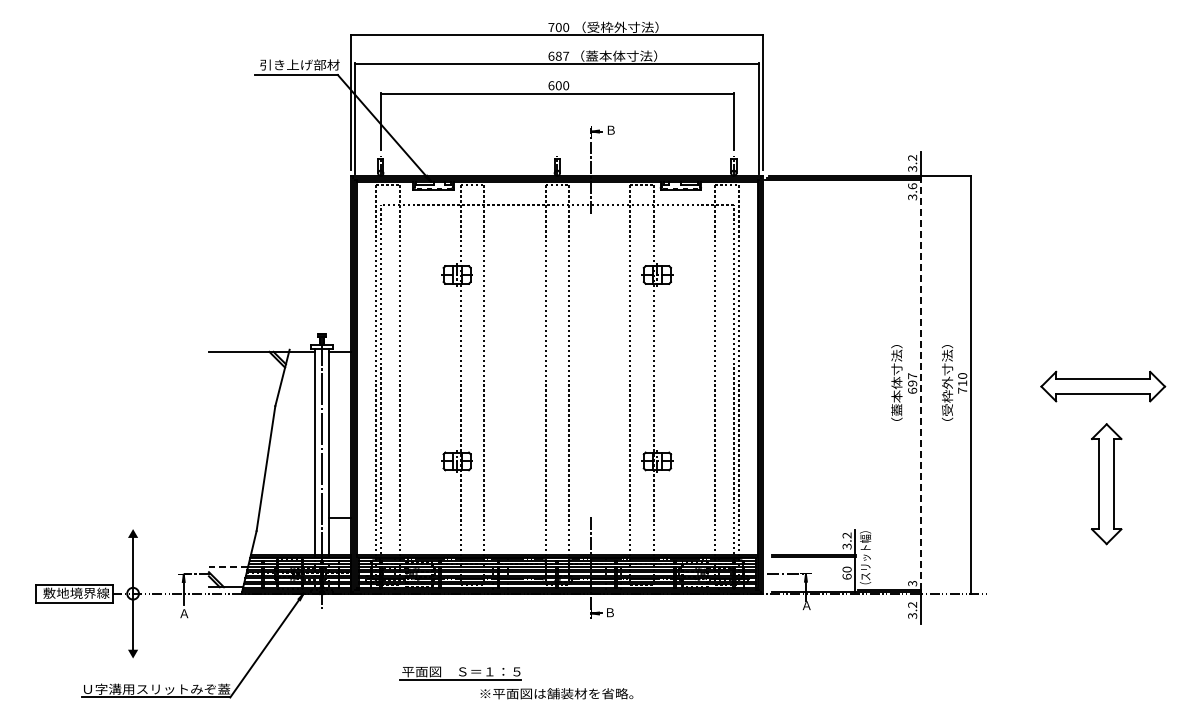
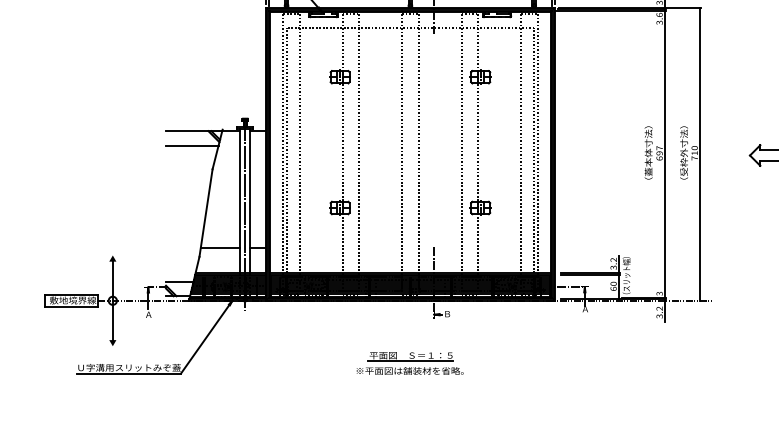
line: (245, 372) -> (191, 145), added
line: (920, 384) -> (665, 154), dashed -> solid
line: (286, 518) -> (220, 248), added
line: (228, 566) -> (179, 281), dashed -> solid
part: (460, 673) -> (410, 356), moved

